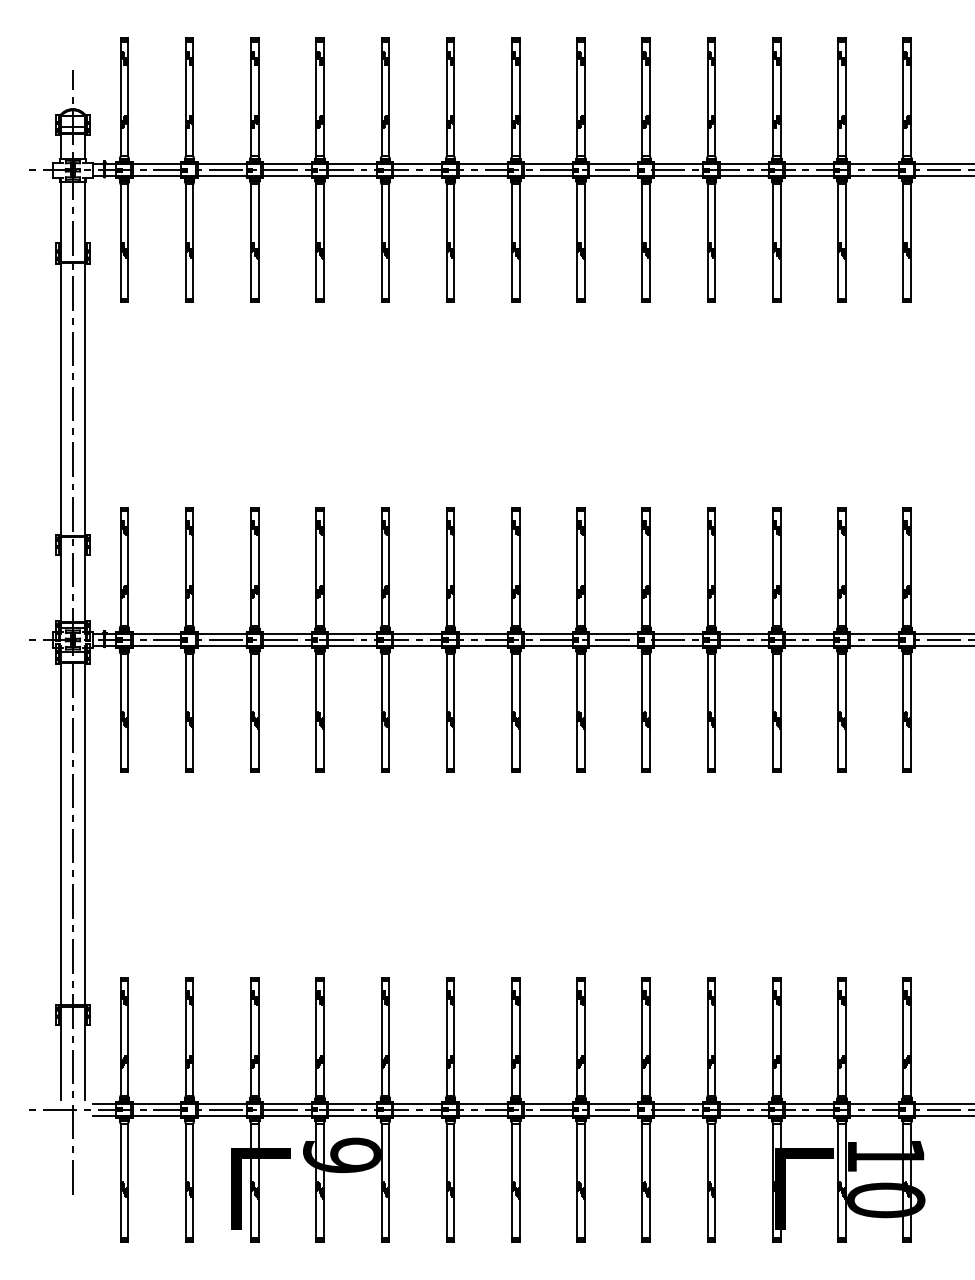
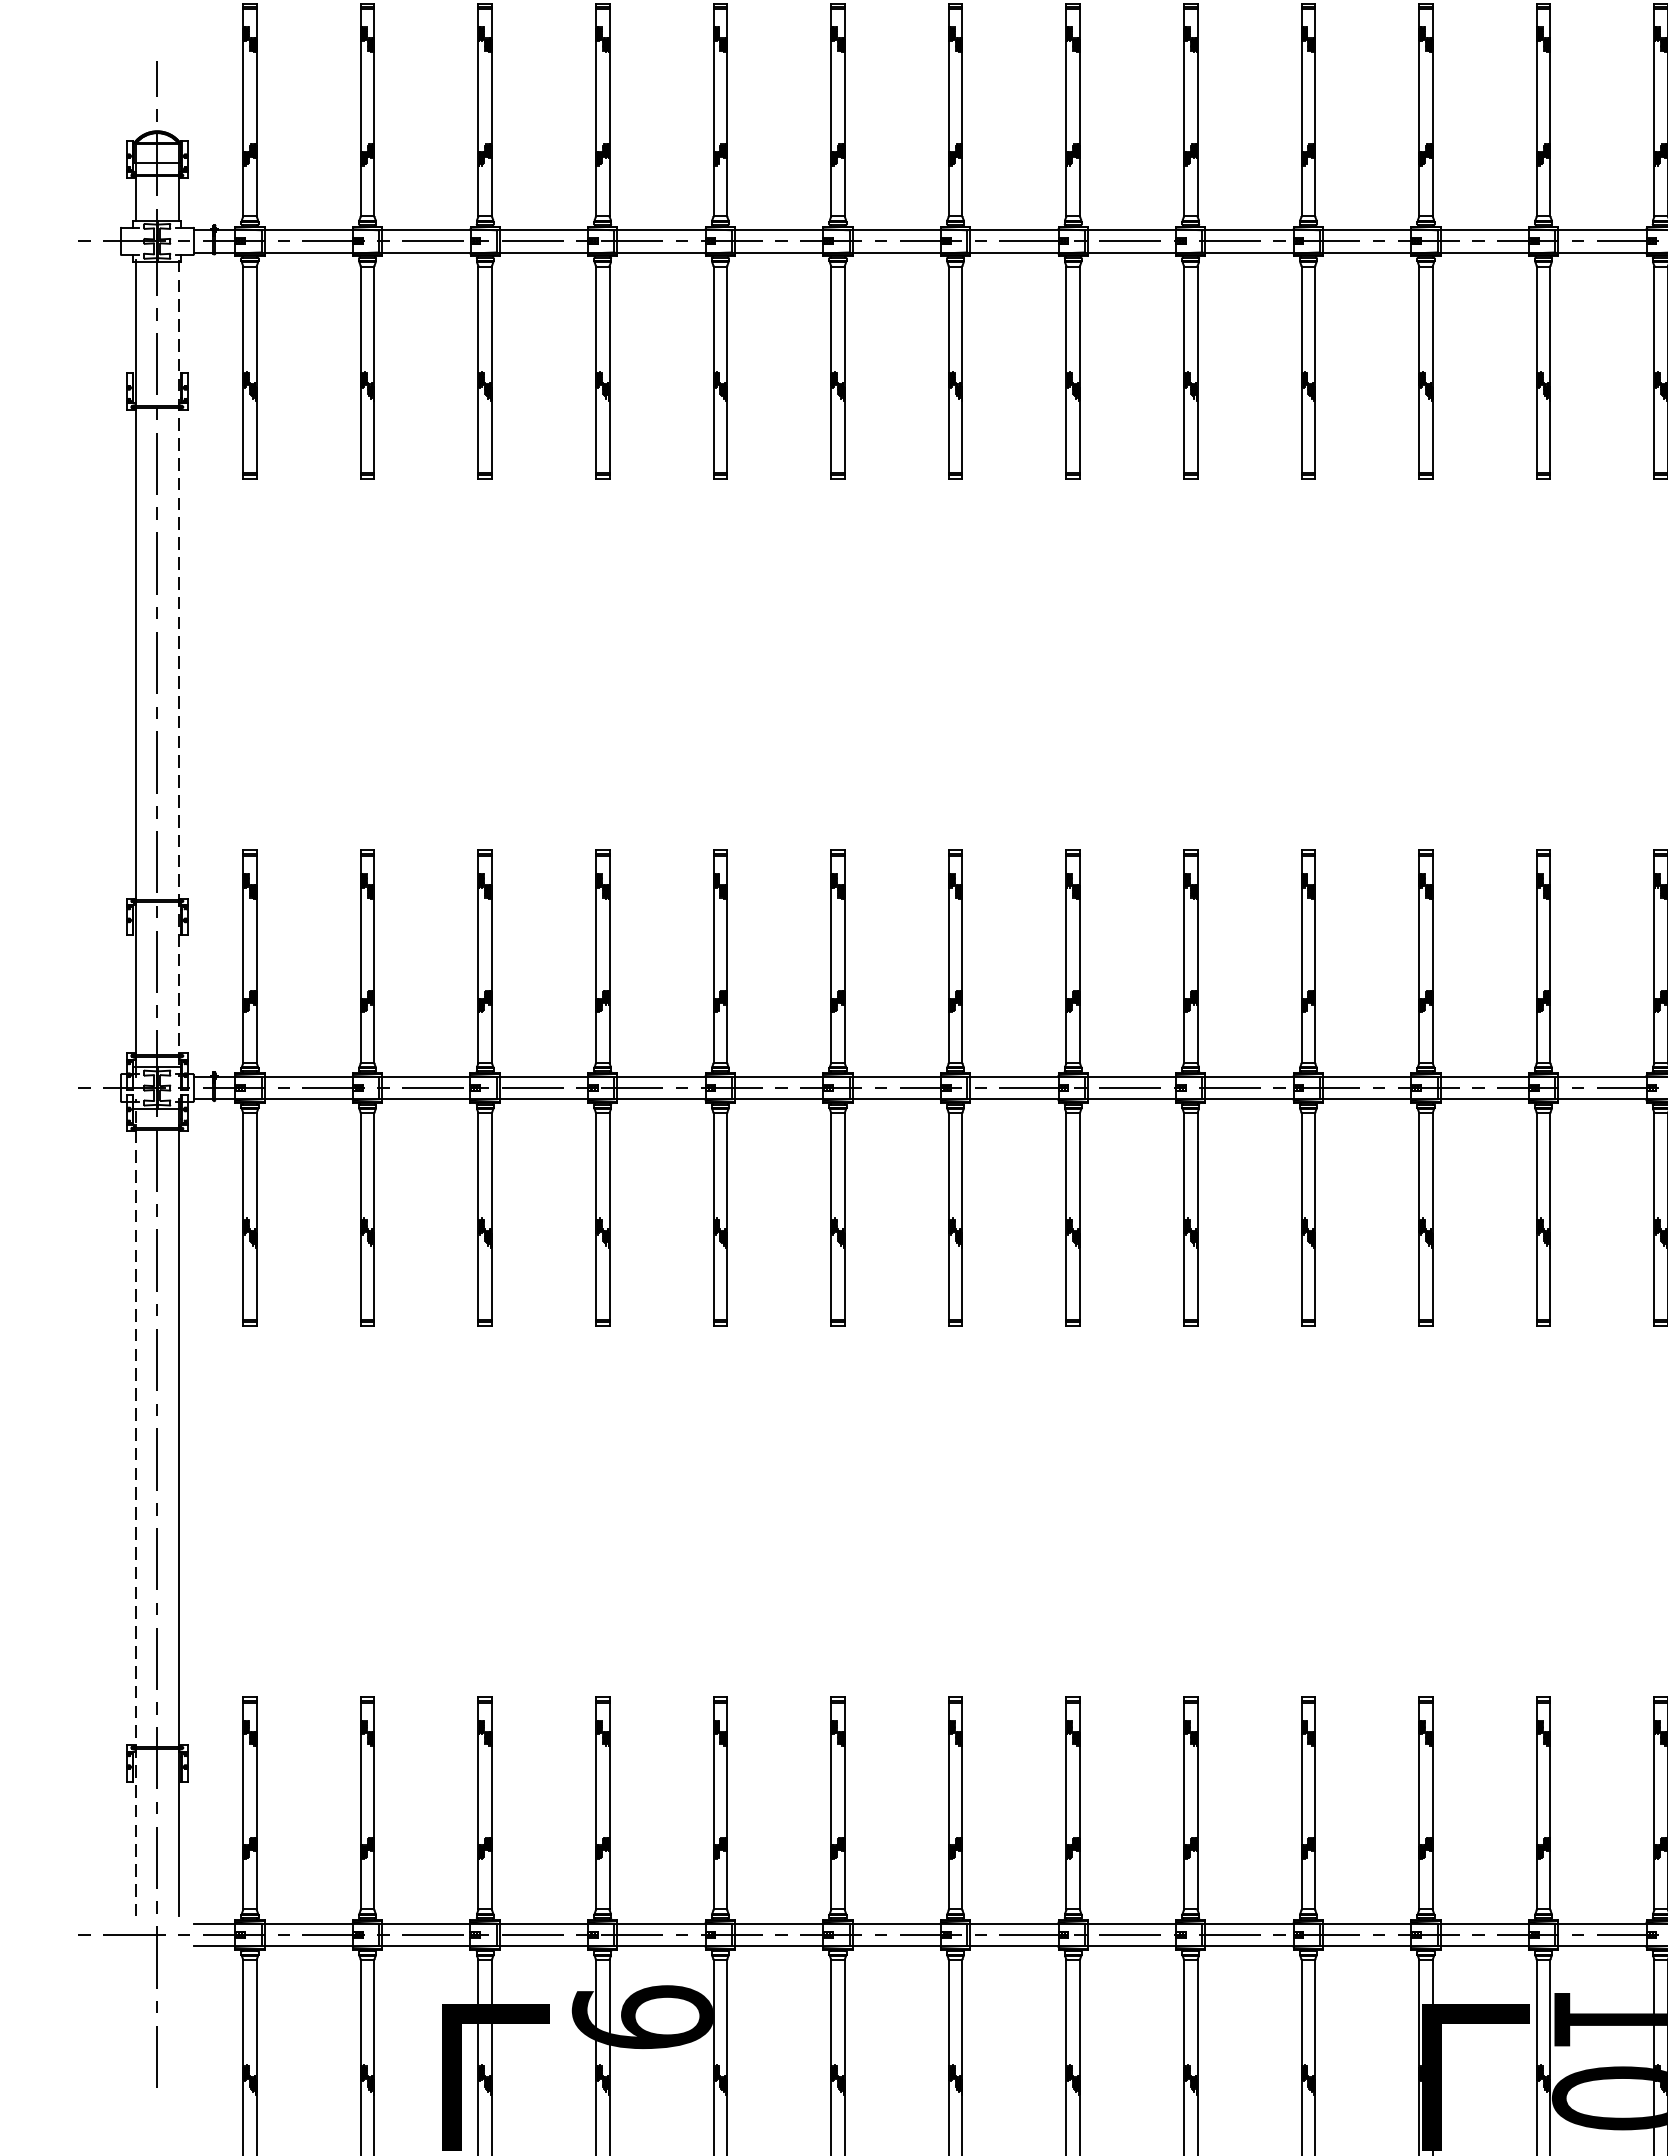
line: (84, 407) -> (178, 669), solid -> dashed
line: (61, 872) -> (136, 1507), solid -> dashed

